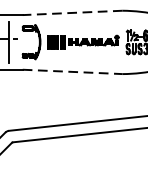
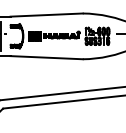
line: (72, 13) -> (46, 15), dashed -> solid
line: (73, 71) -> (47, 57), dashed -> solid

